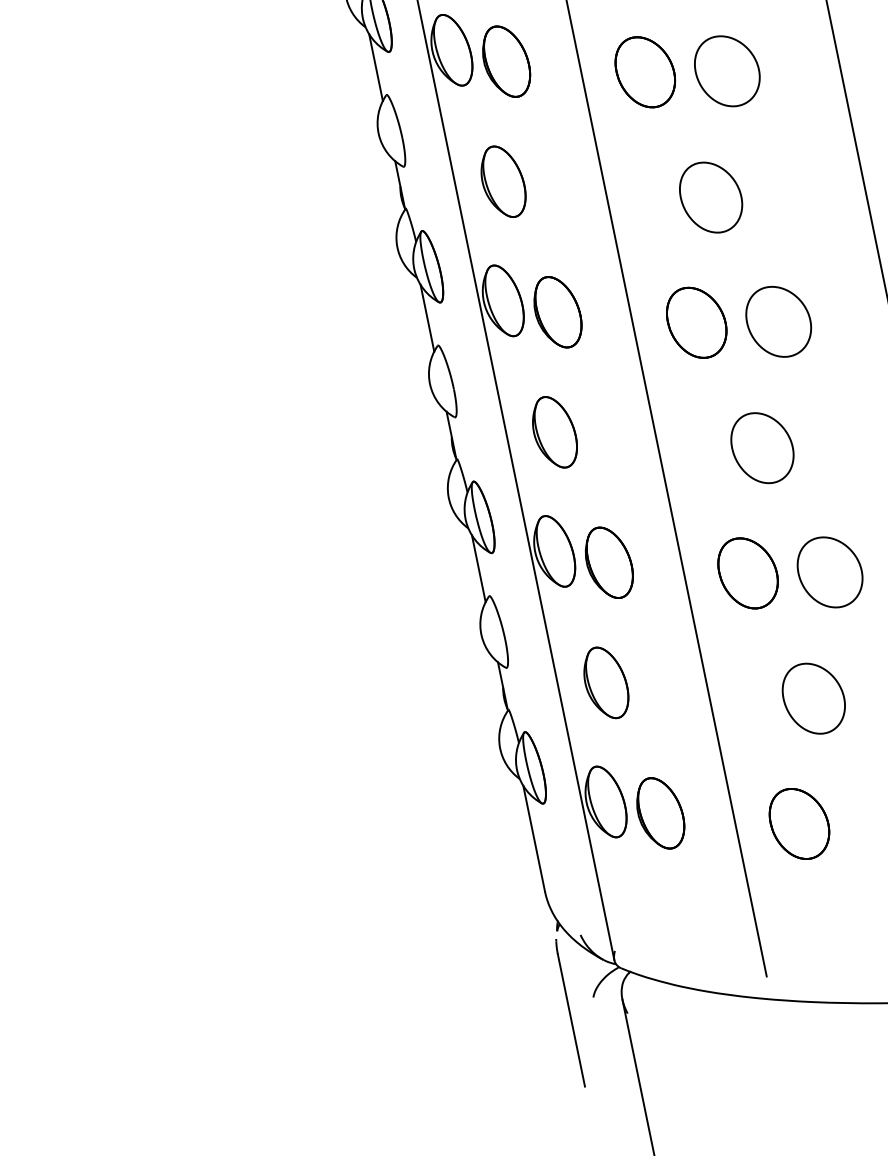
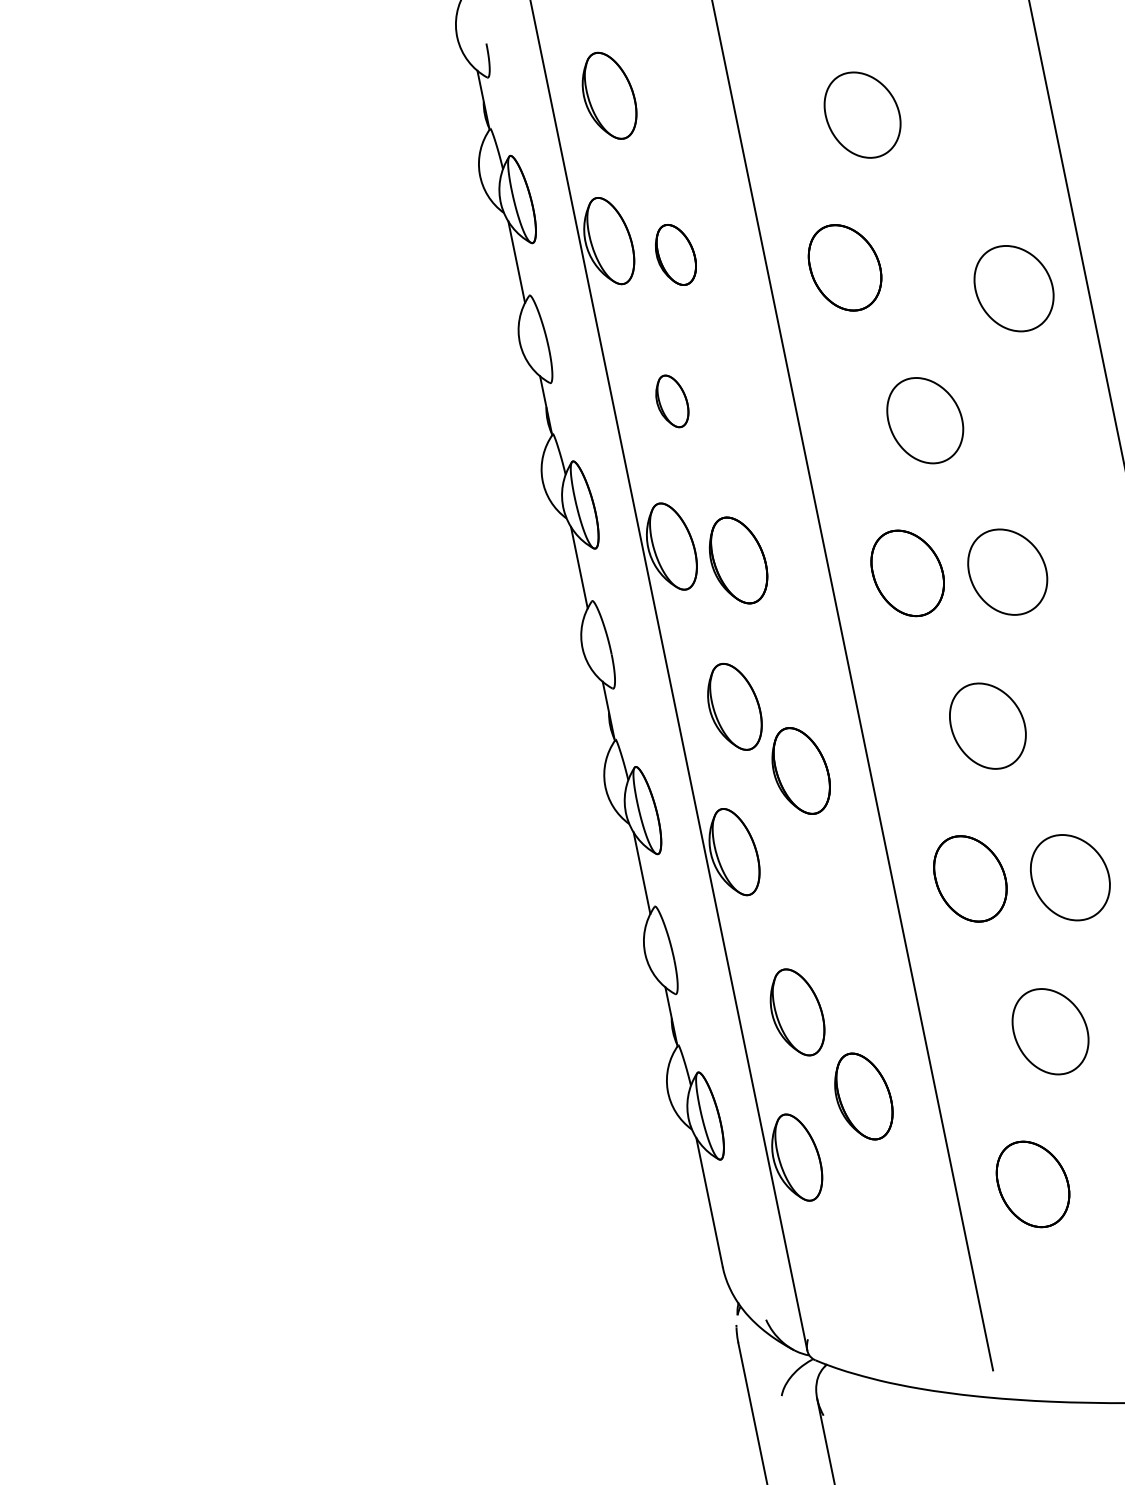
part: (506, 61) -> (675, 254), size x0.7
part: (726, 71) -> (1013, 288), moved
part: (503, 181) -> (672, 401), size x0.6
part: (608, 562) -> (800, 770), moved
part: (660, 813) -> (863, 1096), moved

